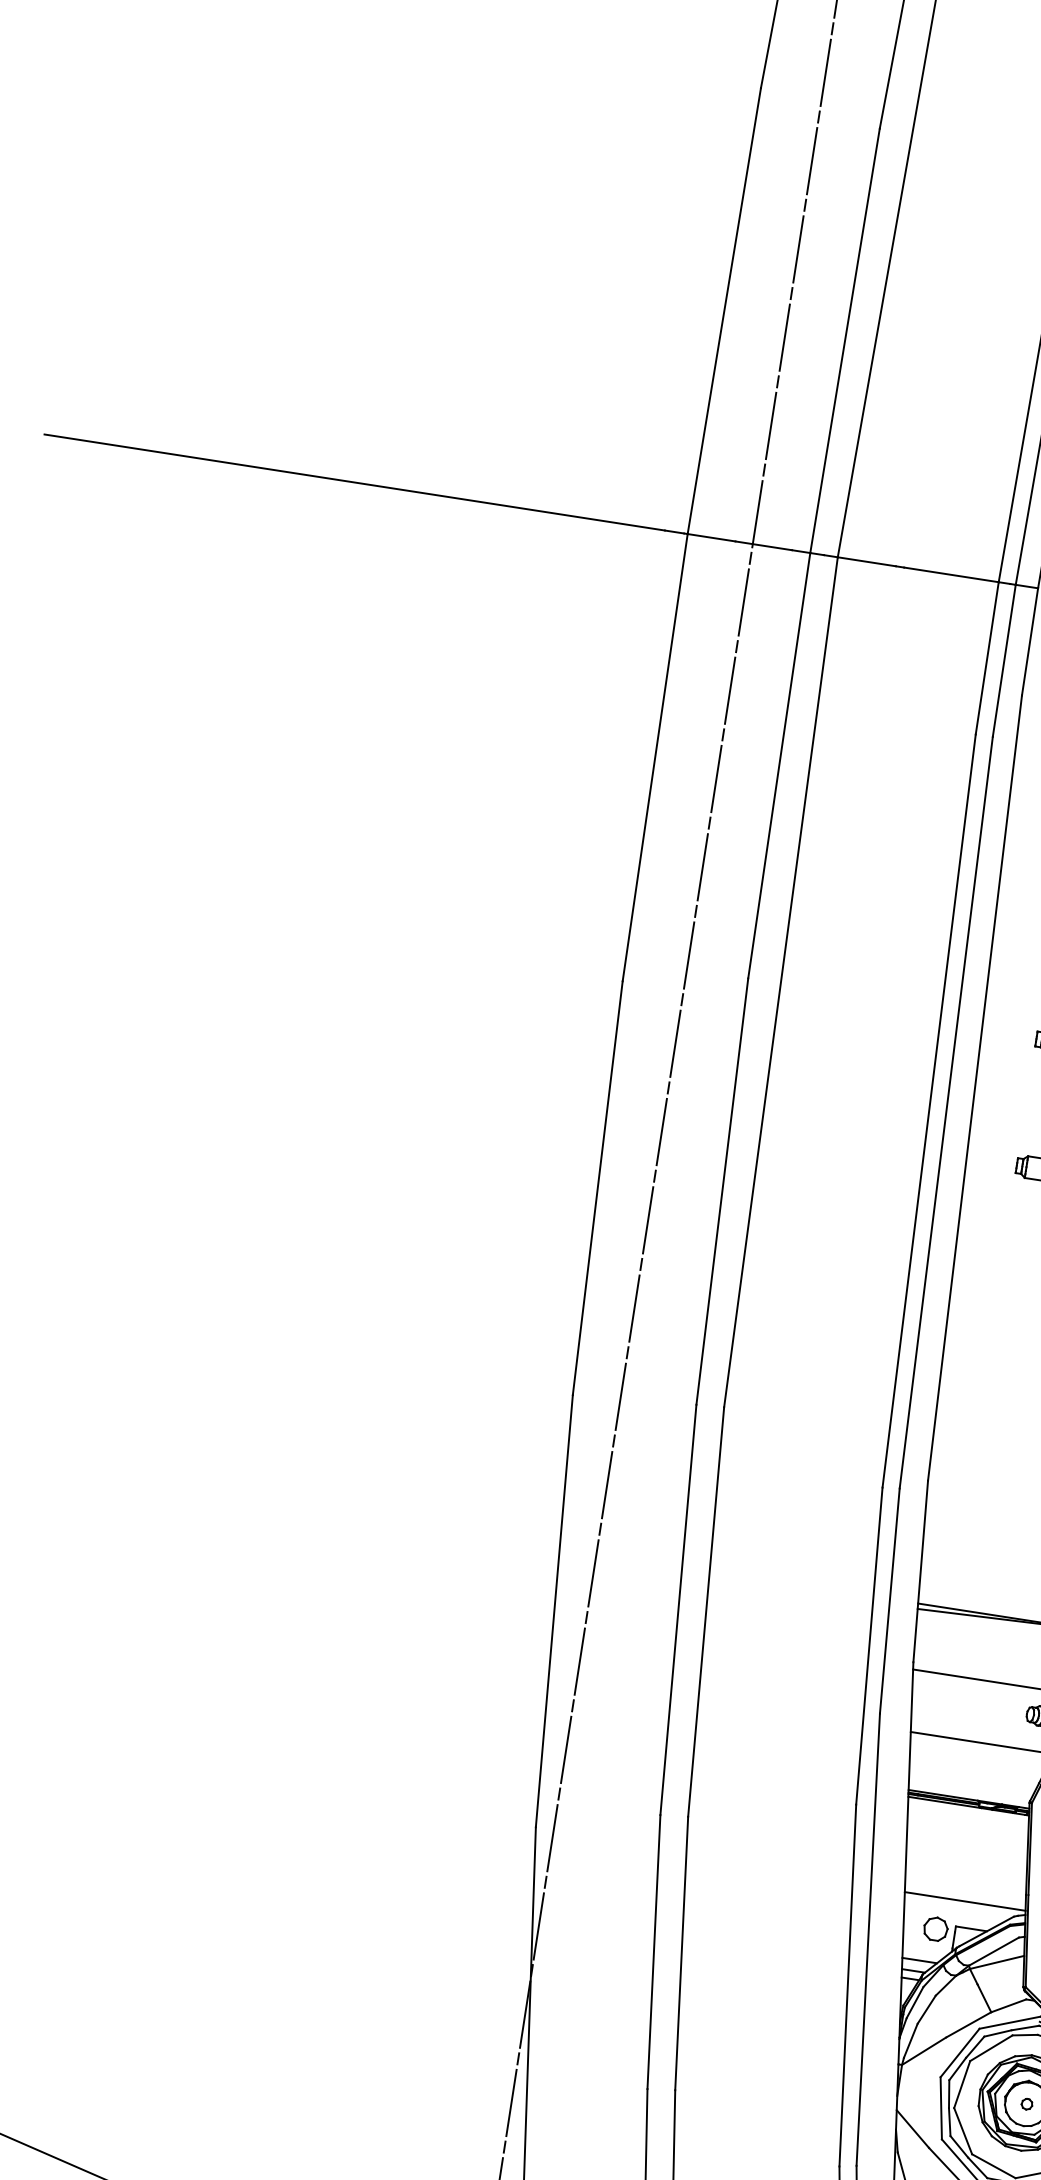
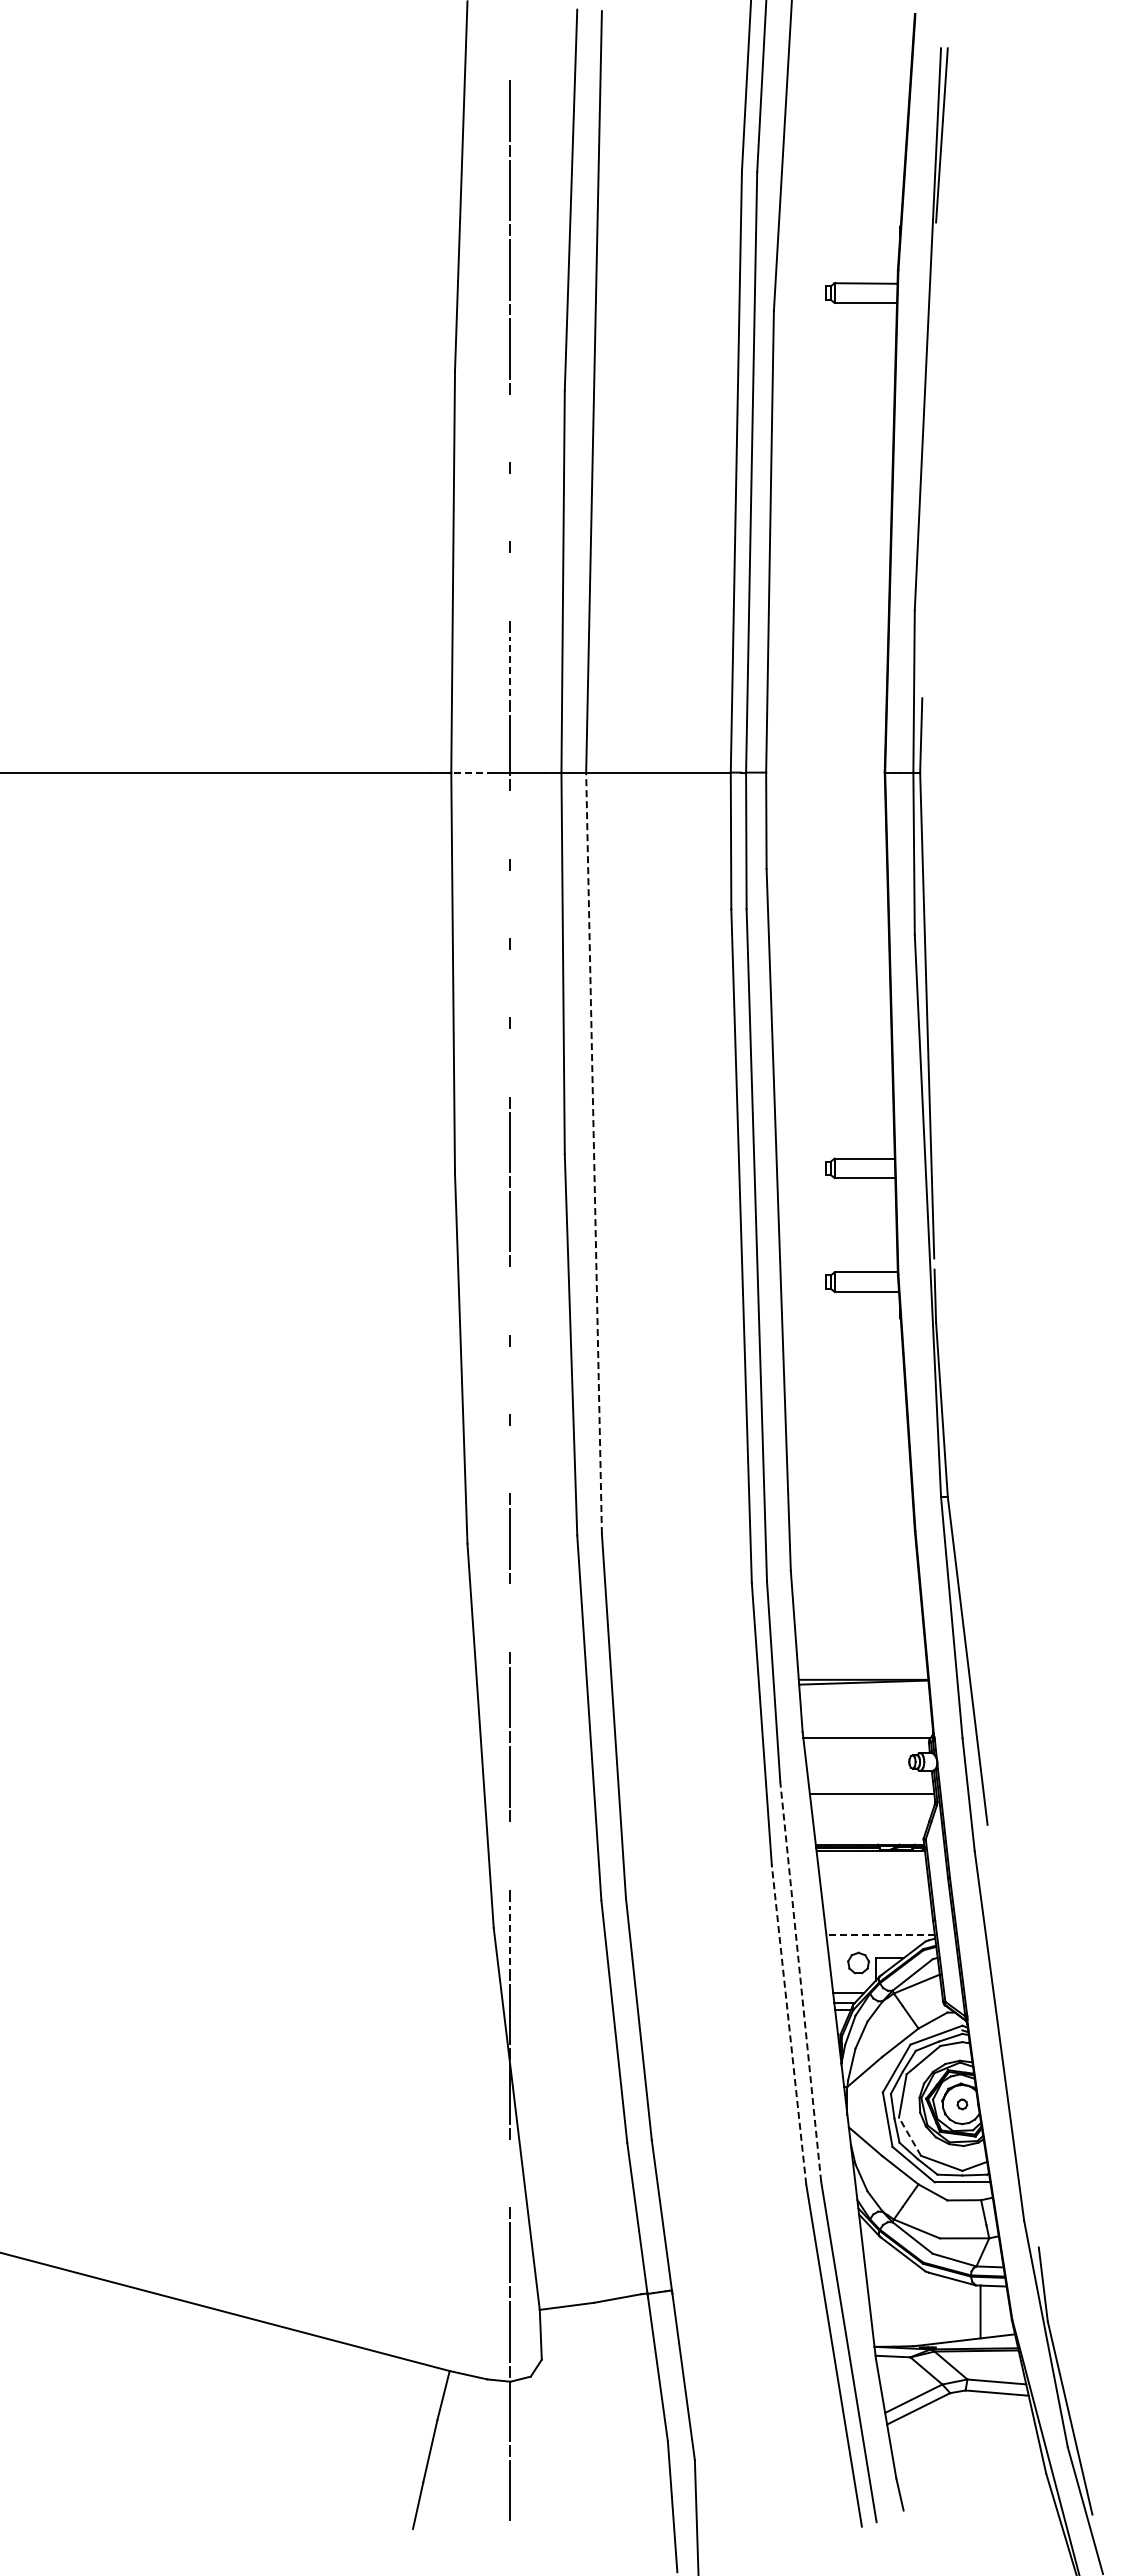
line: (811, 161) -> (509, 428), removed
line: (798, 249) -> (509, 507), removed
line: (784, 336) -> (509, 586), removed
line: (770, 426) -> (509, 666), solid -> dashed
line: (711, 537) -> (472, 772), solid -> dashed
line: (743, 601) -> (509, 824), removed
line: (729, 690) -> (509, 904), removed
line: (716, 778) -> (509, 983), removed
line: (702, 866) -> (509, 1062), removed
line: (781, 982) -> (594, 1153), solid -> dashed
line: (661, 1131) -> (509, 1300), removed
line: (647, 1219) -> (509, 1379), removed
line: (634, 1308) -> (509, 1459), removed
line: (606, 1484) -> (509, 1617), removed
line: (565, 1749) -> (509, 1855), removed
line: (552, 1838) -> (509, 1935), solid -> dashed
line: (965, 1901) -> (880, 1934), solid -> dashed
line: (868, 1939) -> (800, 1981), solid -> dashed
line: (848, 1985) -> (789, 2024), solid -> dashed
line: (511, 2103) -> (509, 2173), removed
line: (962, 2130) -> (909, 2136), solid -> dashed

